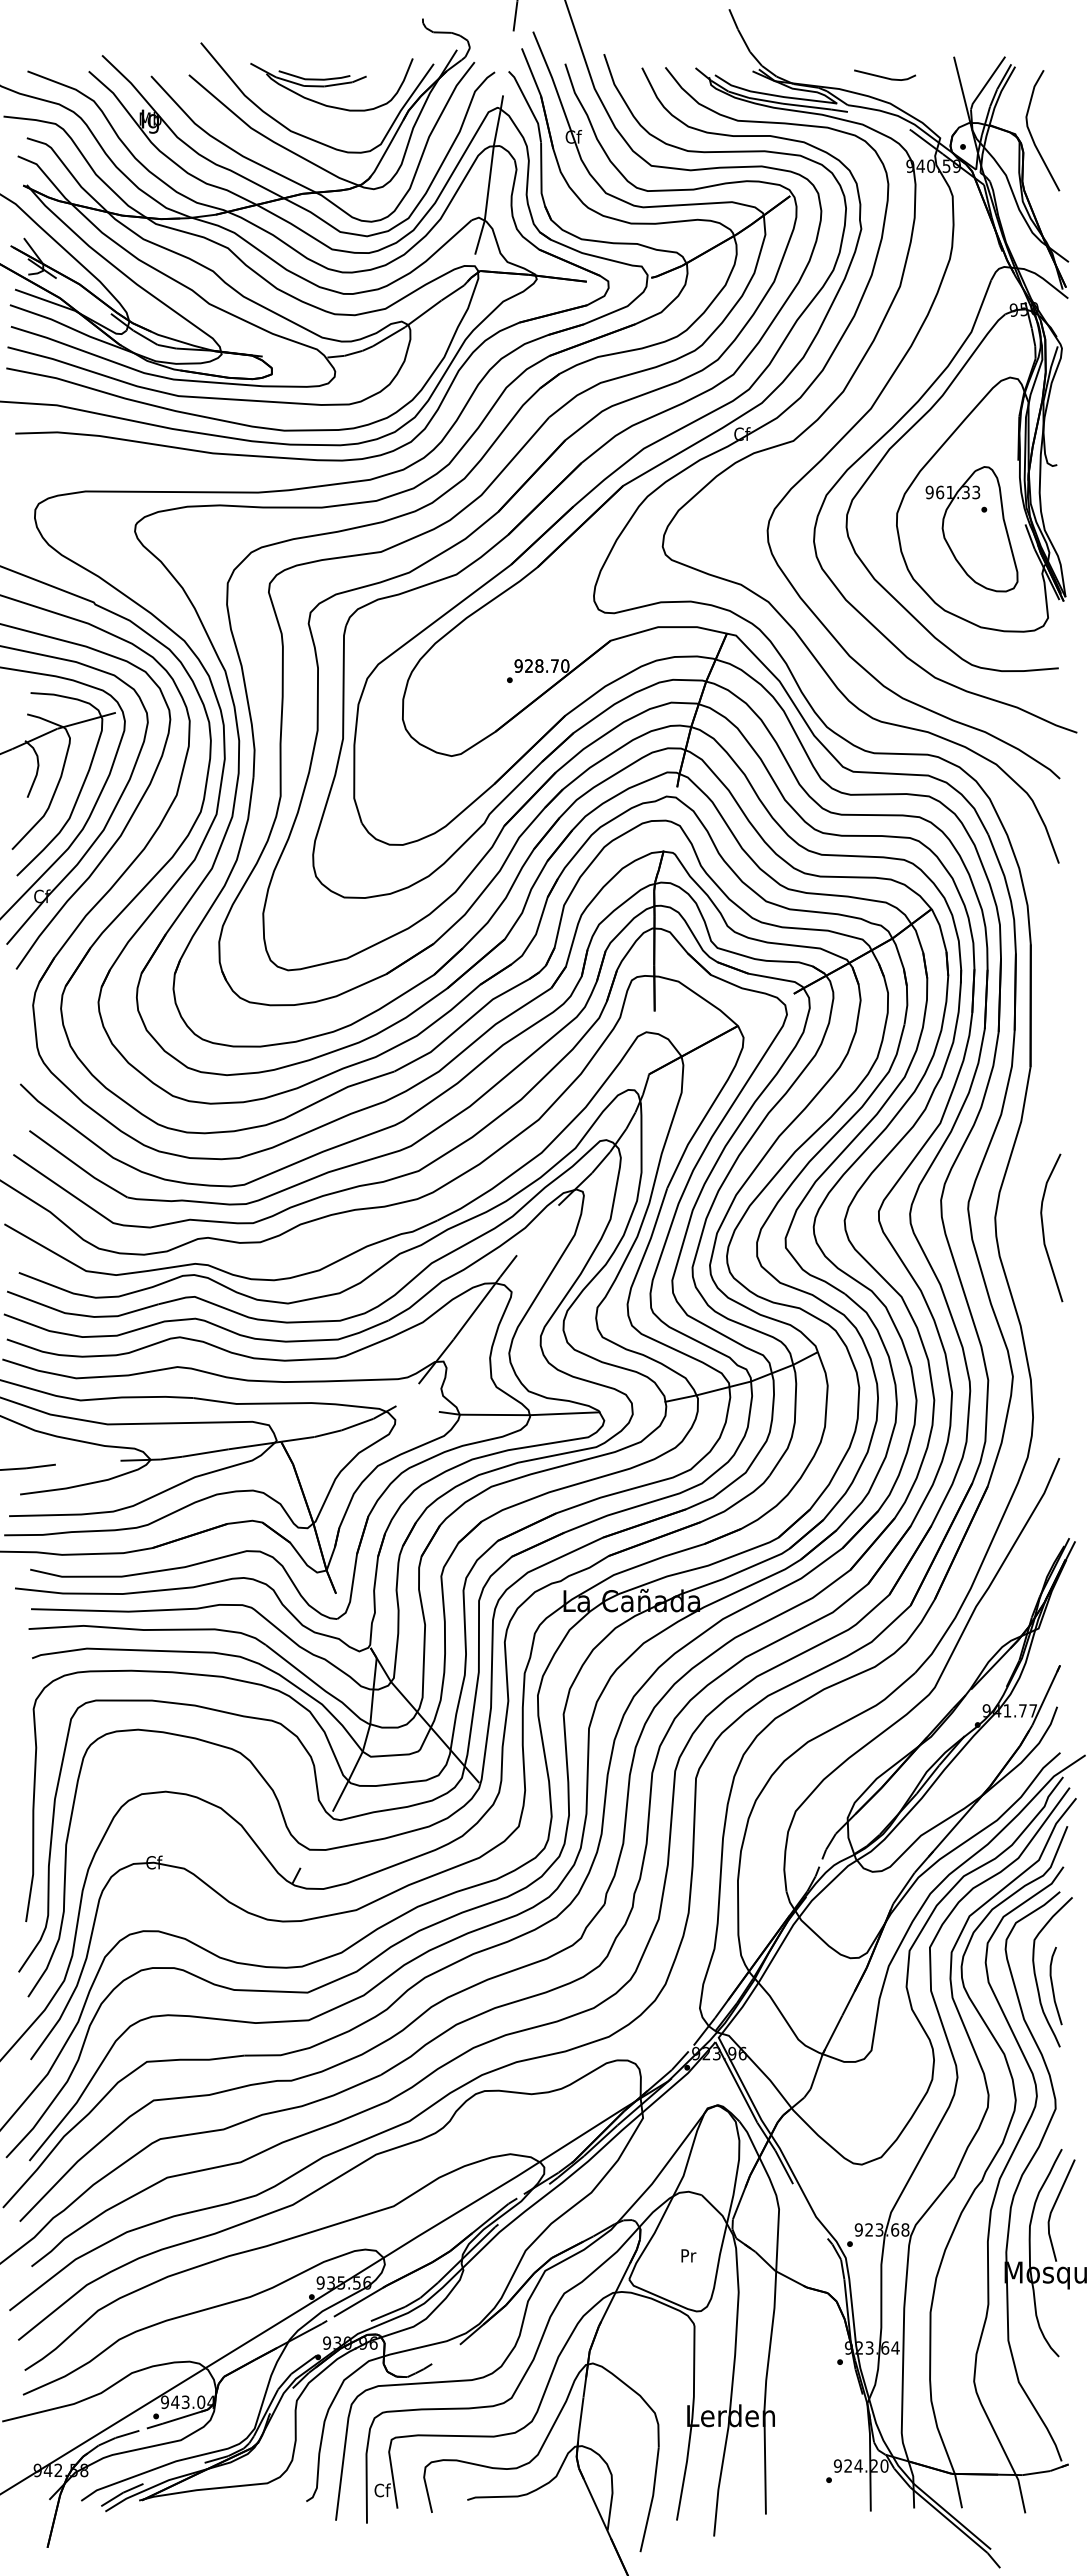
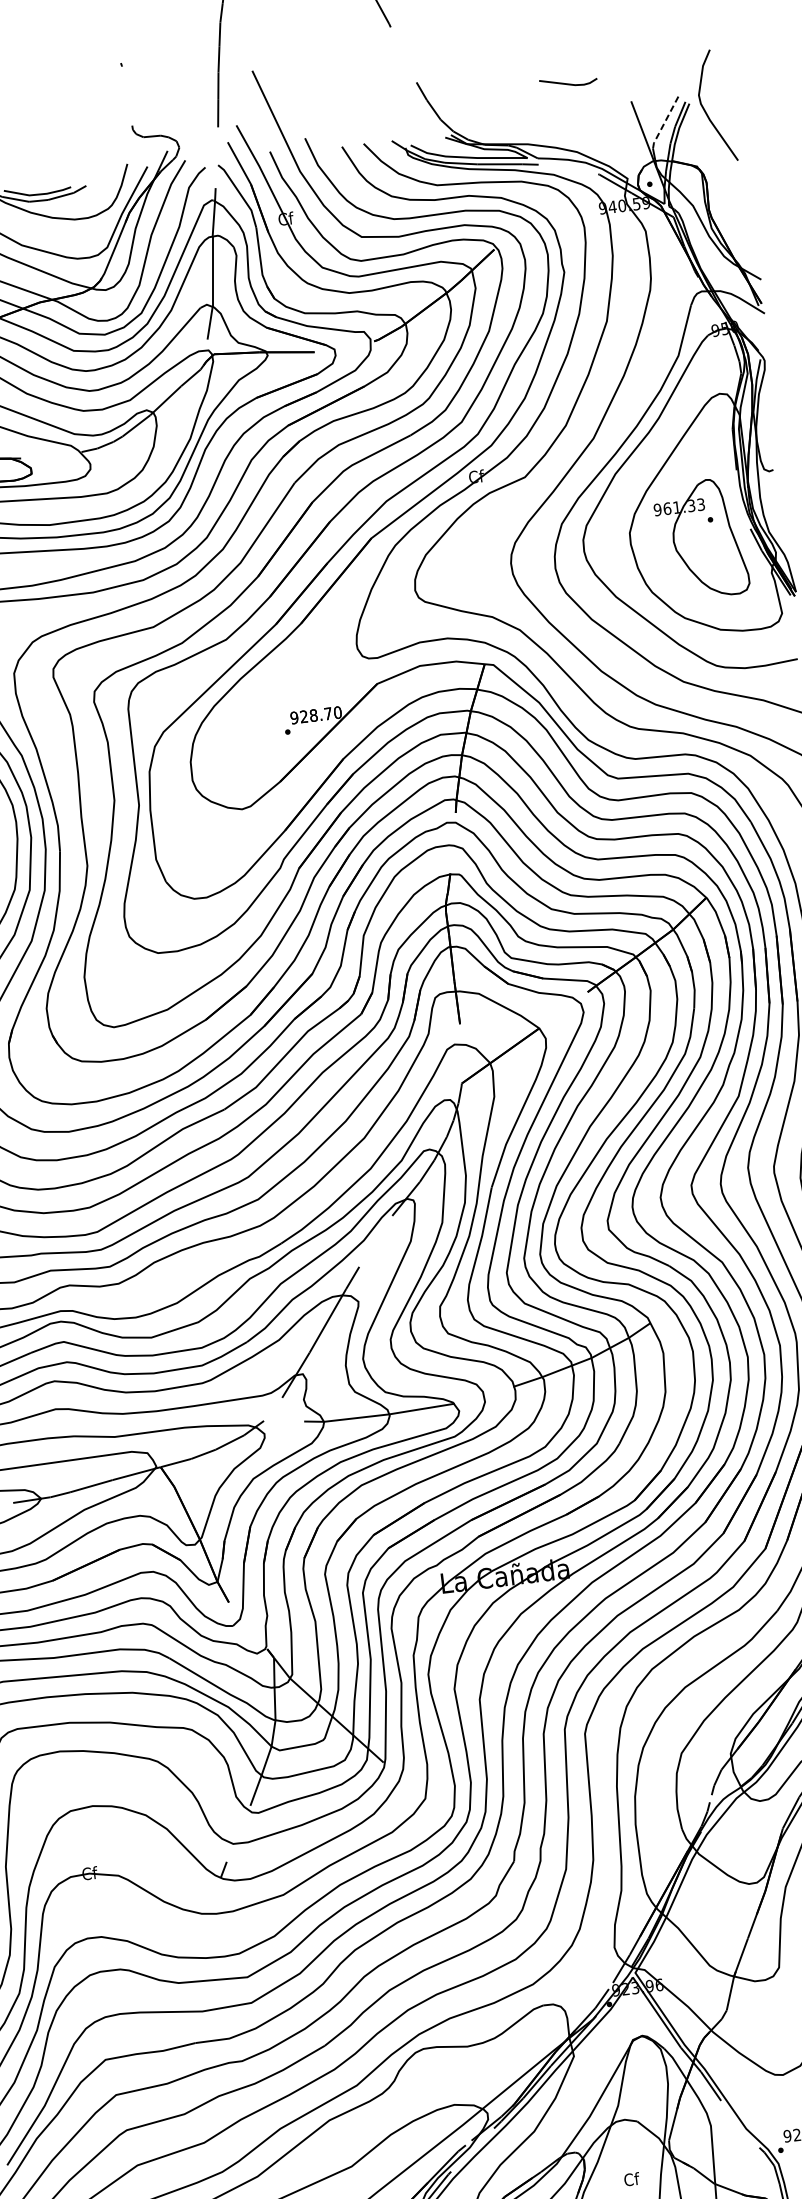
line: (884, 76) -> (568, 83), moved
line: (987, 82) -> (665, 121), solid -> dashed
curve: (1032, 135) -> (706, 111), moved
text: (688, 2255) -> (631, 2179), Pr -> Cf

